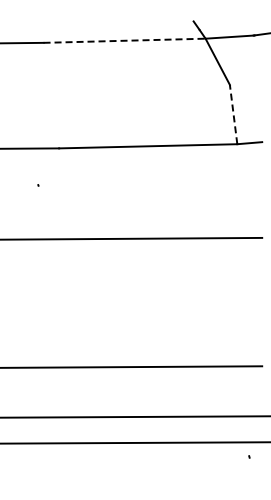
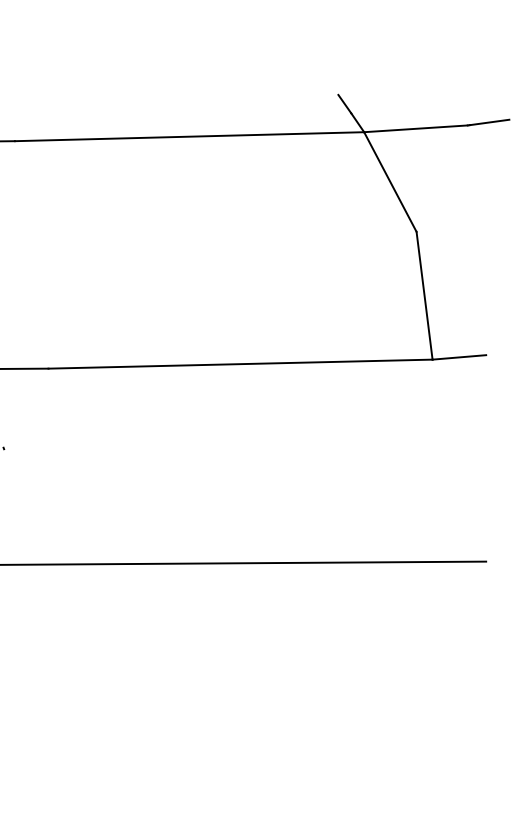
line: (125, 40) -> (191, 136), dashed -> solid
line: (233, 114) -> (424, 295), dashed -> solid

